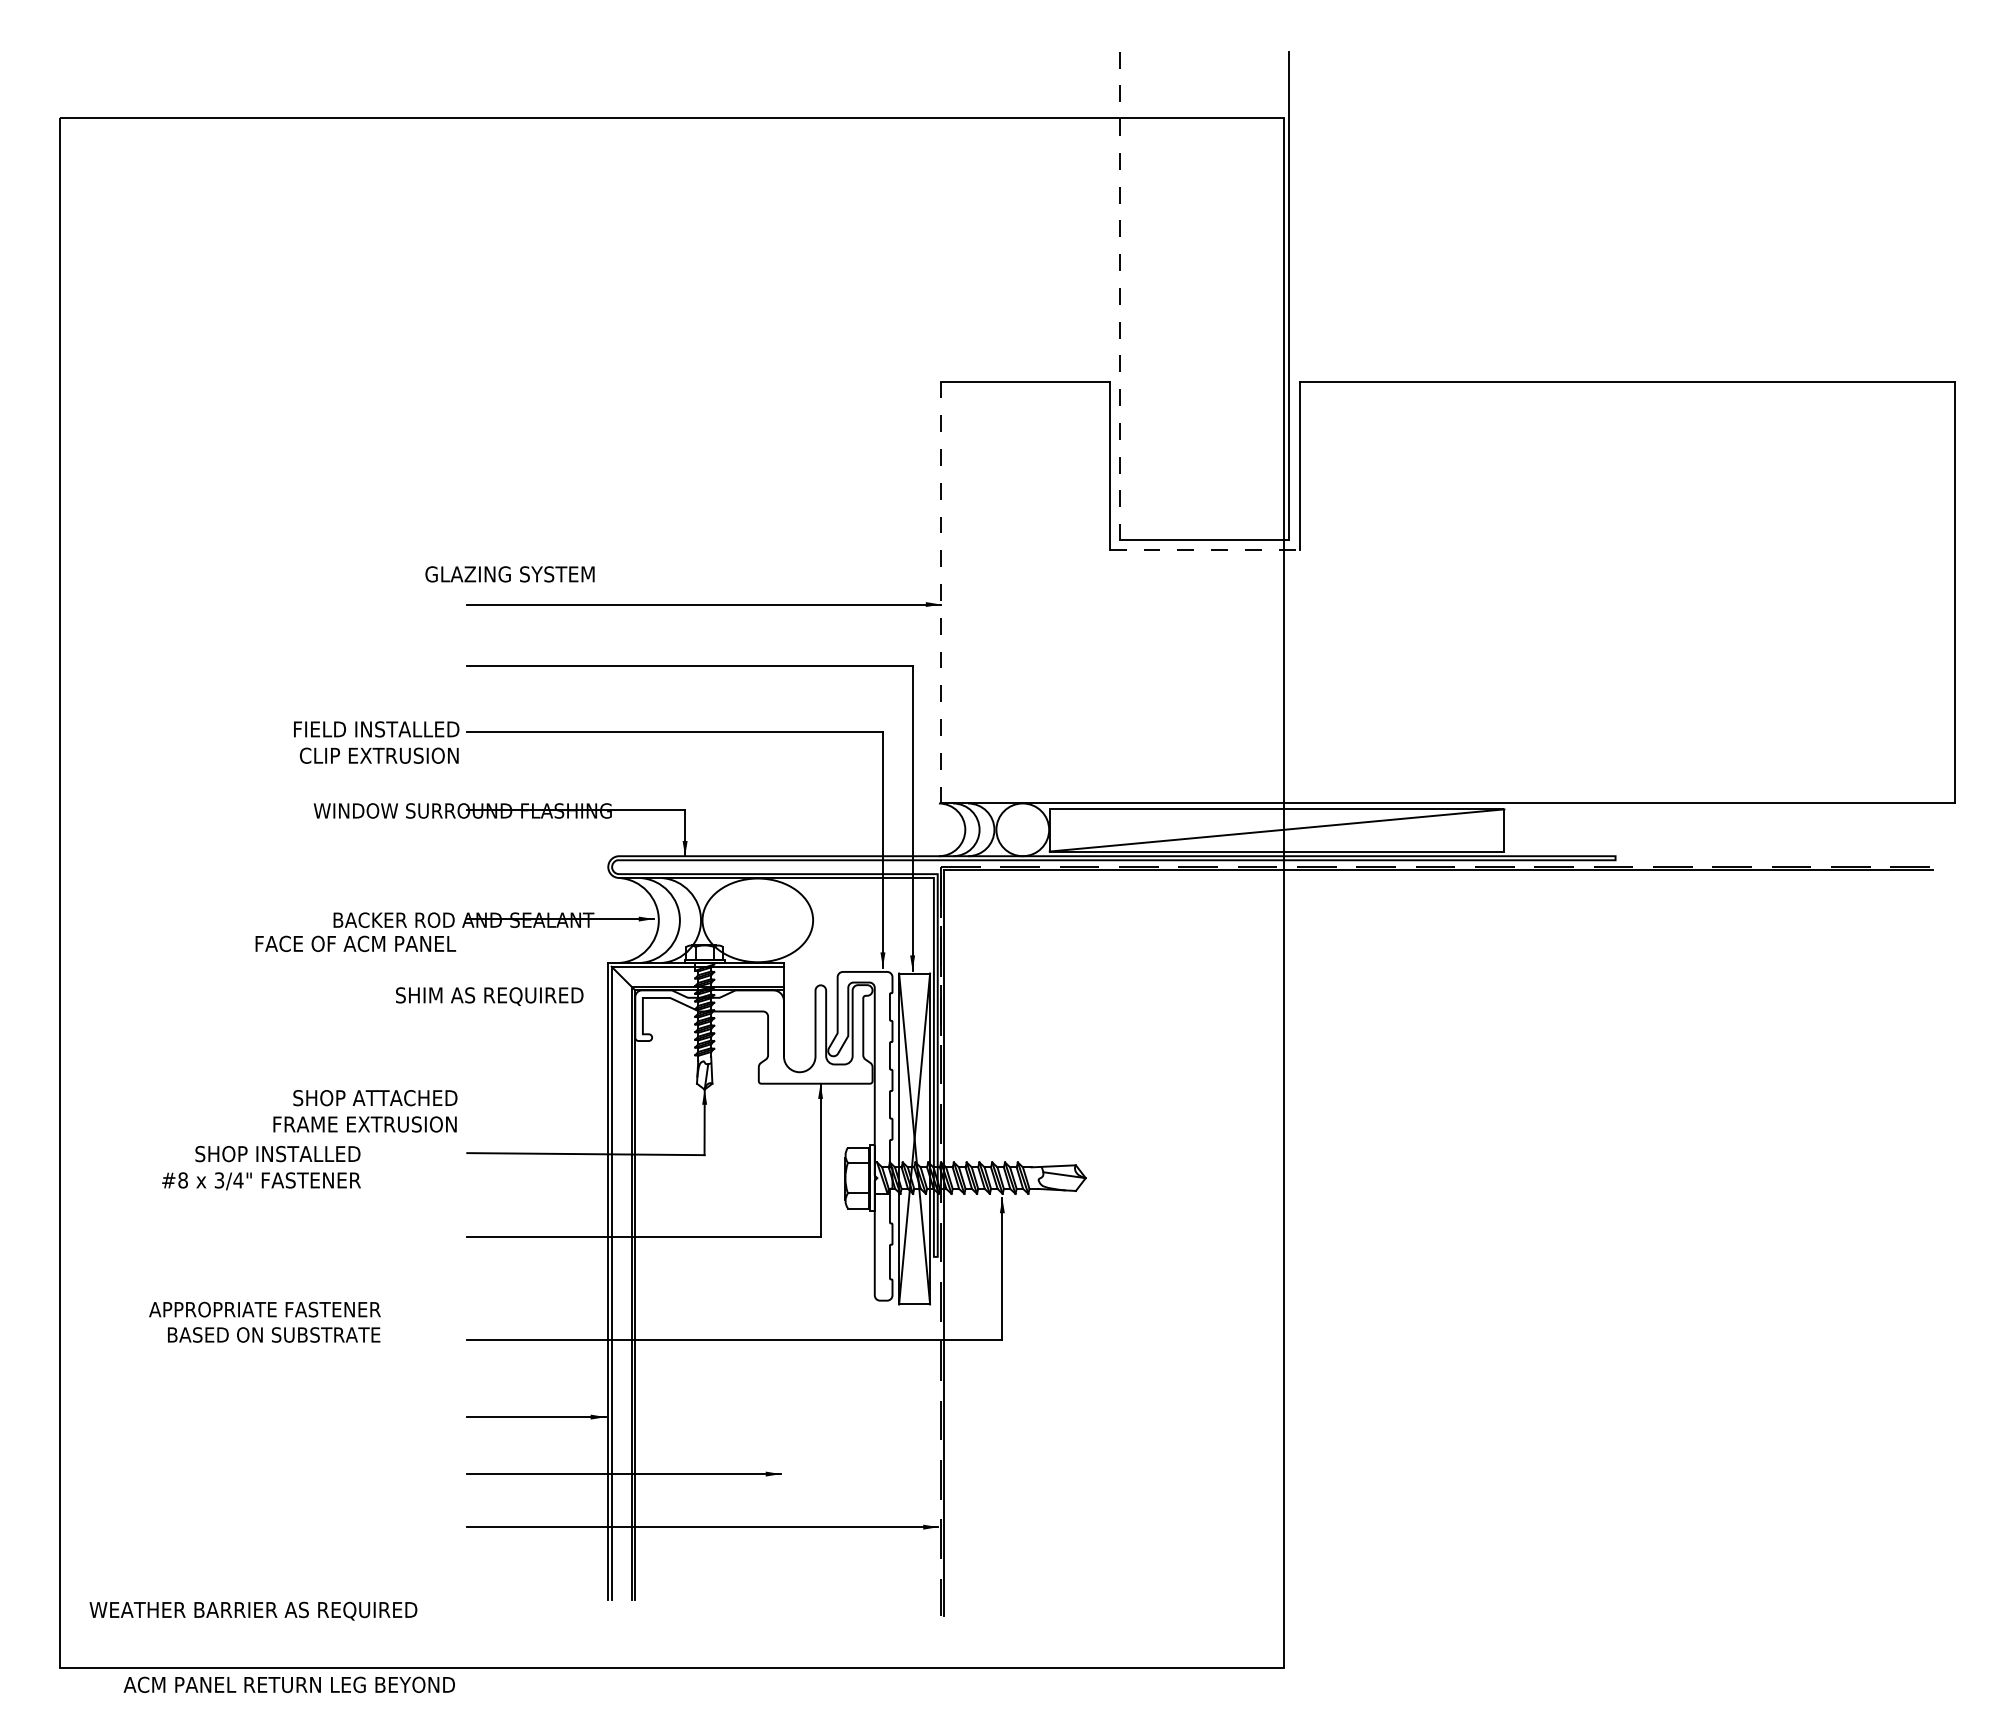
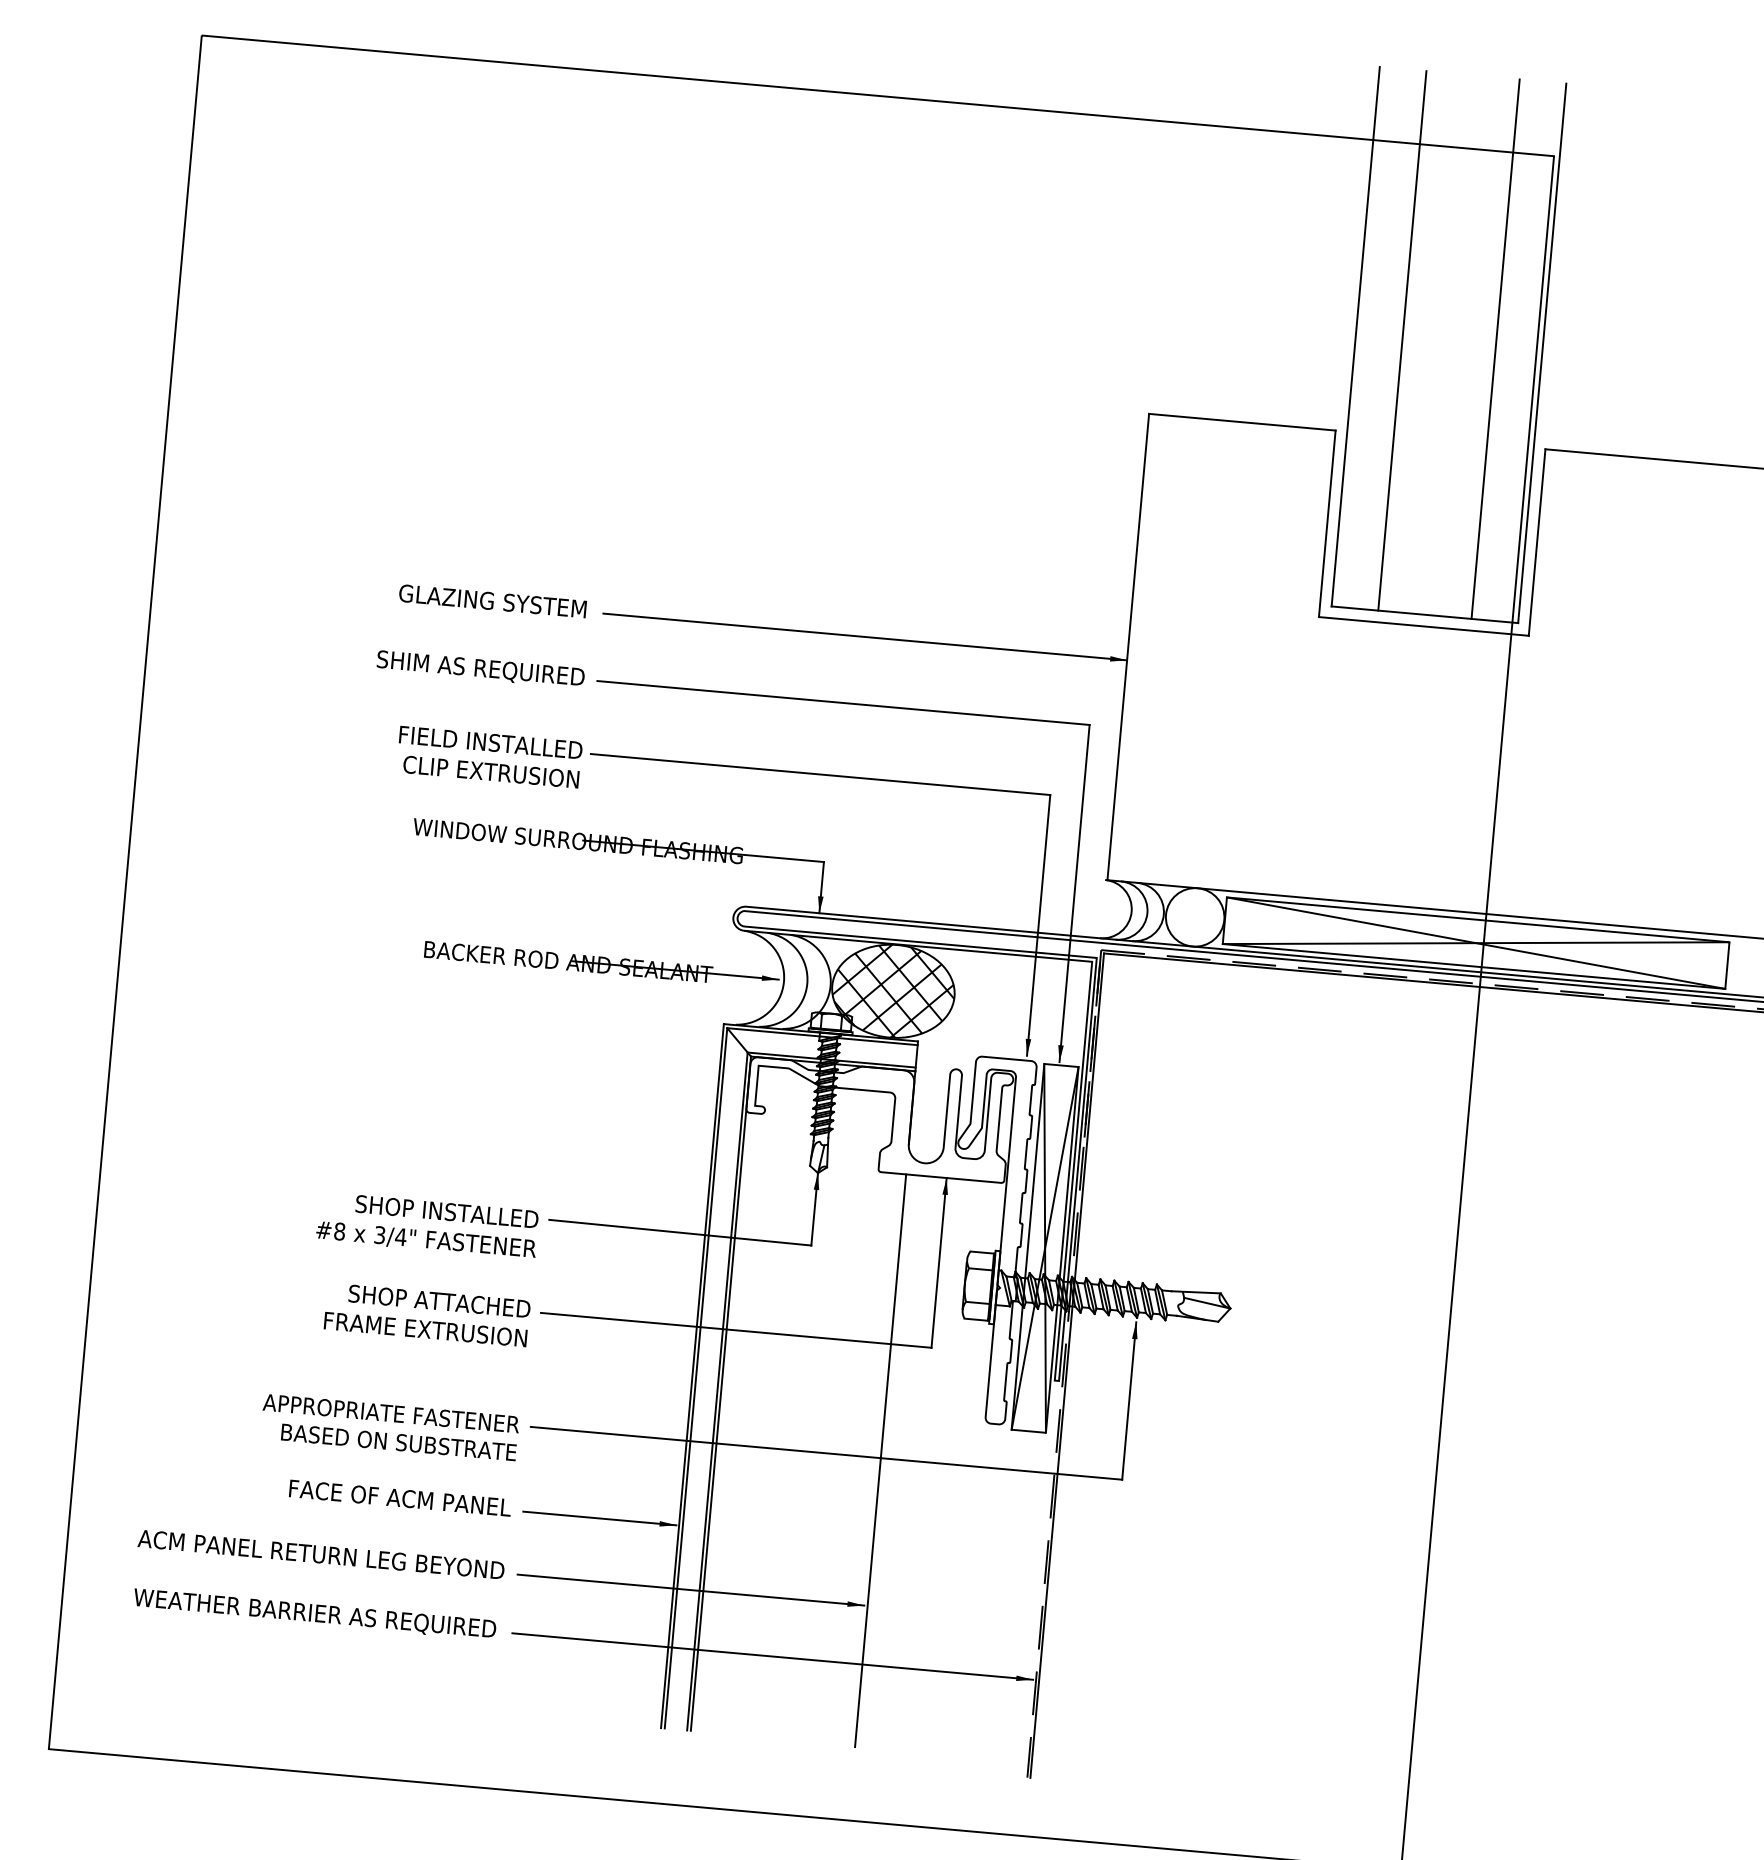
line: (1162, 295) -> (1402, 340), added
line: (1246, 295) -> (1495, 348), added
line: (1120, 296) -> (1355, 337), dashed -> solid
line: (1204, 550) -> (1423, 626), dashed -> solid
text: (509, 574) -> (492, 601), moved
line: (941, 592) -> (1128, 647), dashed -> solid
line: (1276, 830) -> (1475, 943), added
hatch: (758, 920) -> (894, 991), added
text: (355, 943) -> (399, 1497), moved
text: (489, 996) -> (480, 669), moved
text: (365, 1111) -> (427, 1315), moved
text: (261, 1168) -> (427, 1226), moved
text: (264, 1321) -> (389, 1426), moved
line: (783, 1342) -> (880, 1460), added
text: (253, 1610) -> (314, 1613), moved
text: (288, 1684) -> (320, 1554), moved

